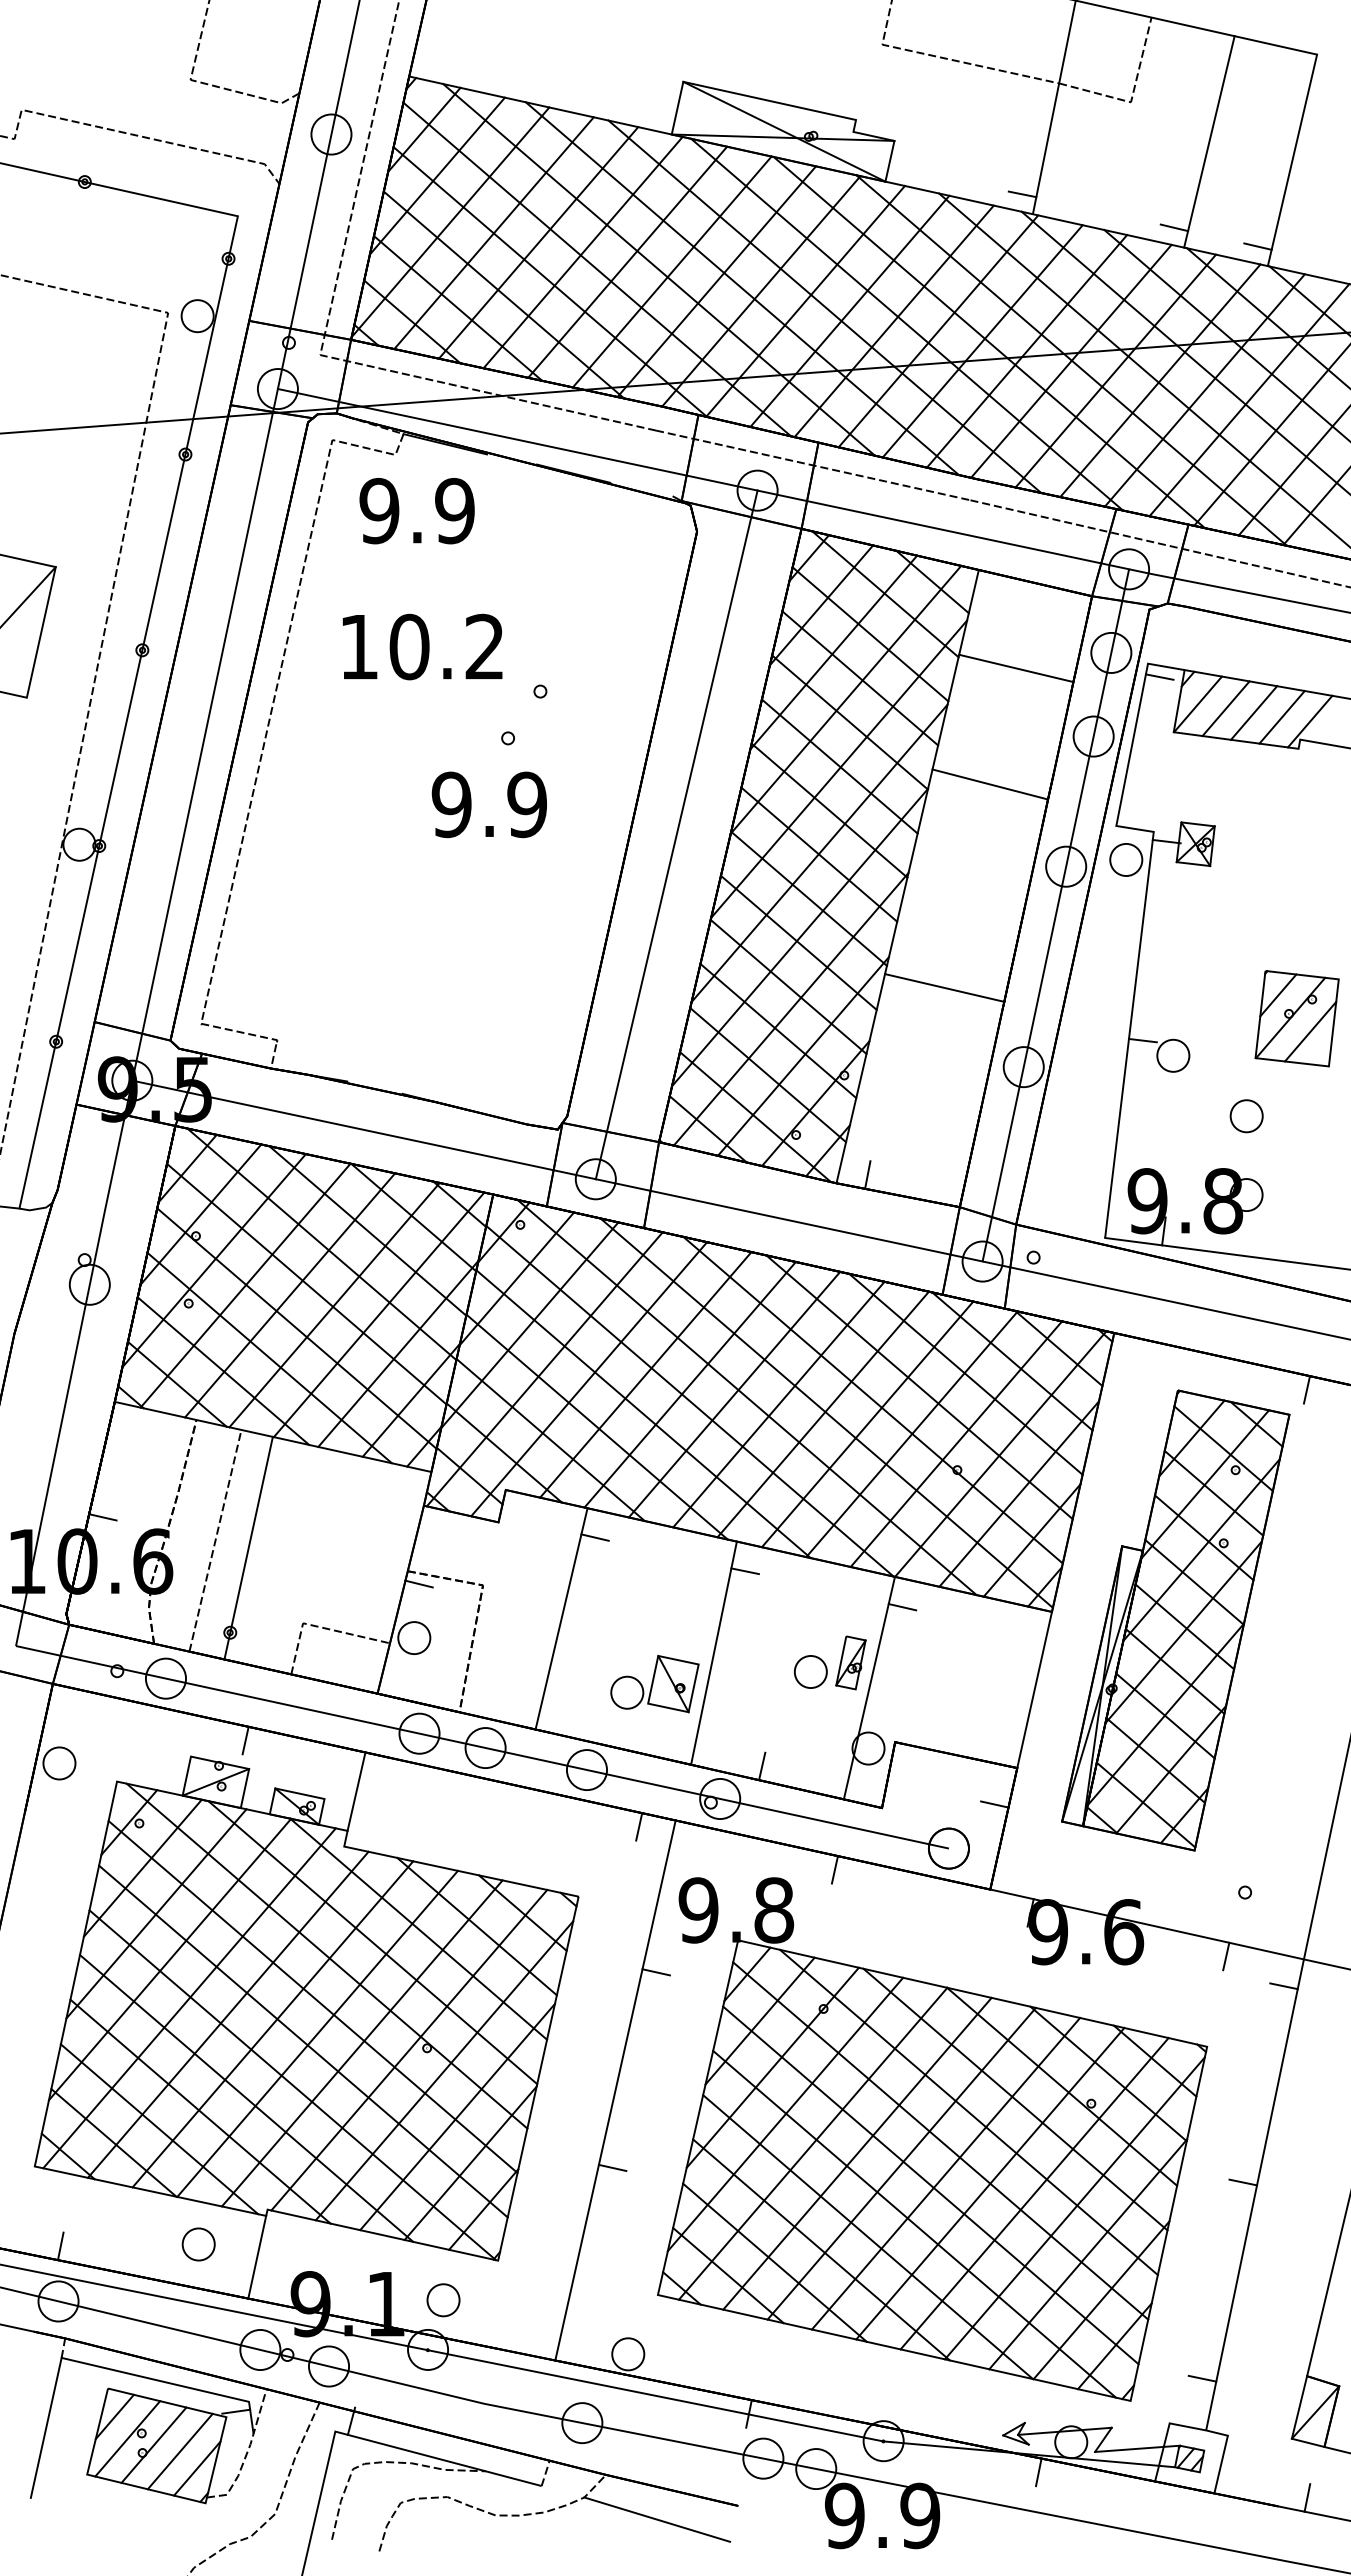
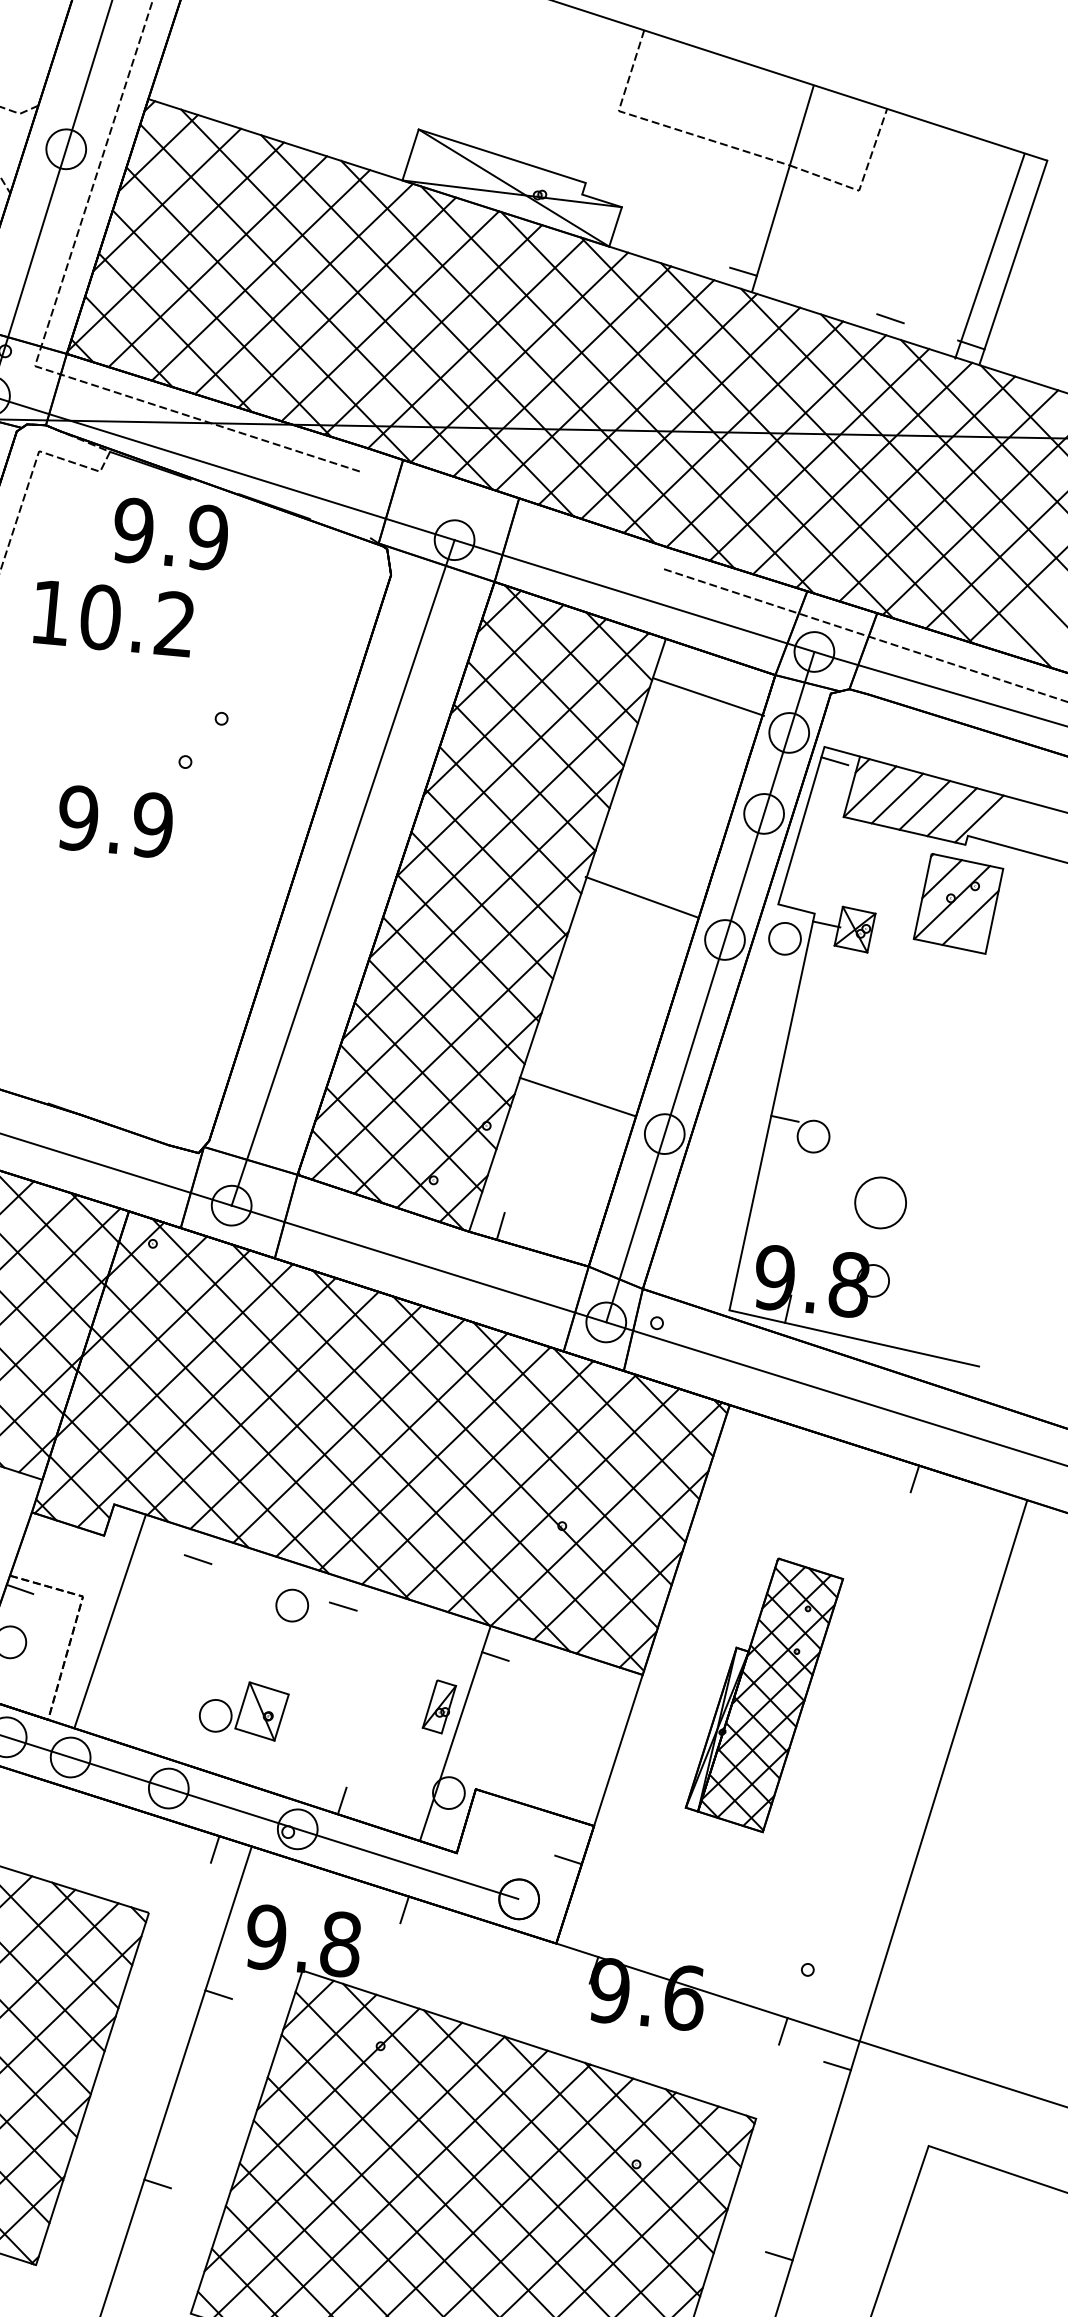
line: (1209, 141) -> (990, 255), moved
line: (813, 465) -> (512, 520), removed
text: (416, 511) -> (170, 534), moved
text: (422, 646) -> (113, 617), moved
line: (1016, 668) -> (709, 697), moved
line: (990, 784) -> (641, 897), moved
text: (488, 804) -> (114, 821), moved
line: (944, 987) -> (577, 1096), moved
part: (1296, 1018) -> (957, 903), moved
part: (1246, 1116) -> (880, 1203), size x1.6
line: (561, 1618) -> (110, 1621), moved
part: (1175, 1620) -> (763, 1694), size x0.6
line: (713, 1652) -> (304, 1683), removed
part: (810, 1671) -> (291, 1605), moved

